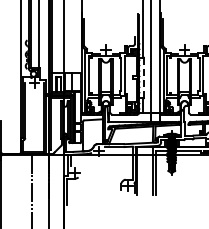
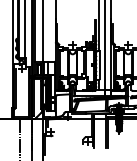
line: (144, 77) -> (99, 64), dashed -> solid

